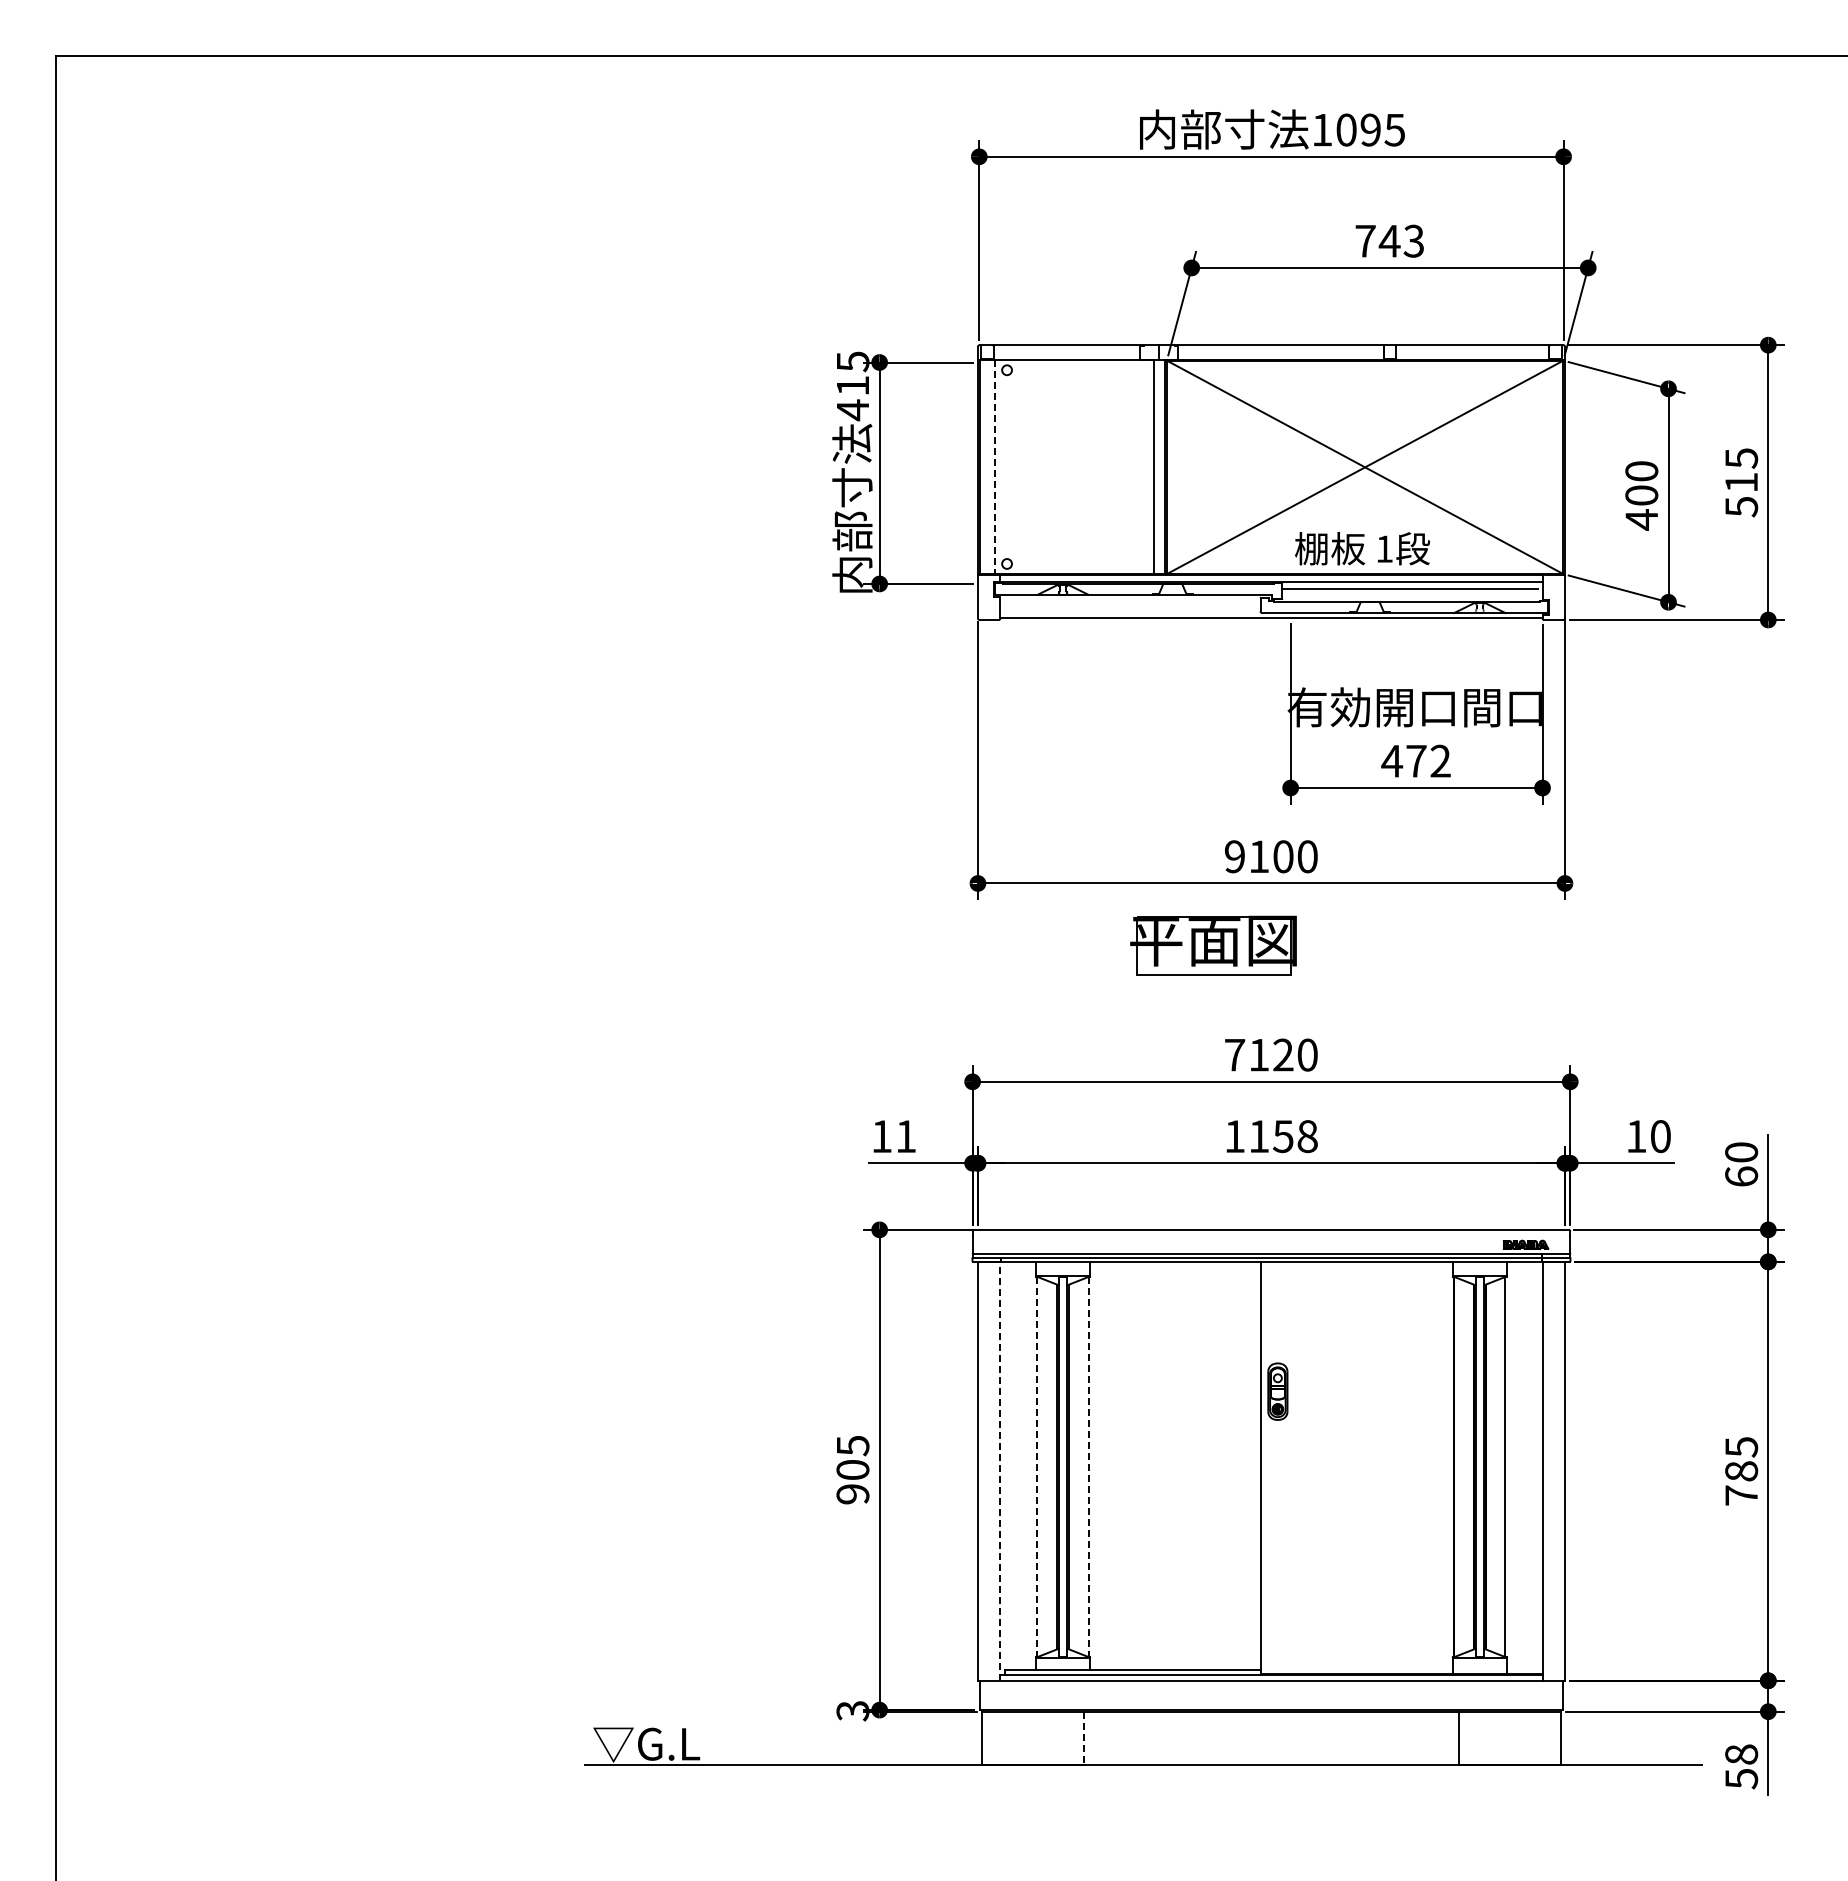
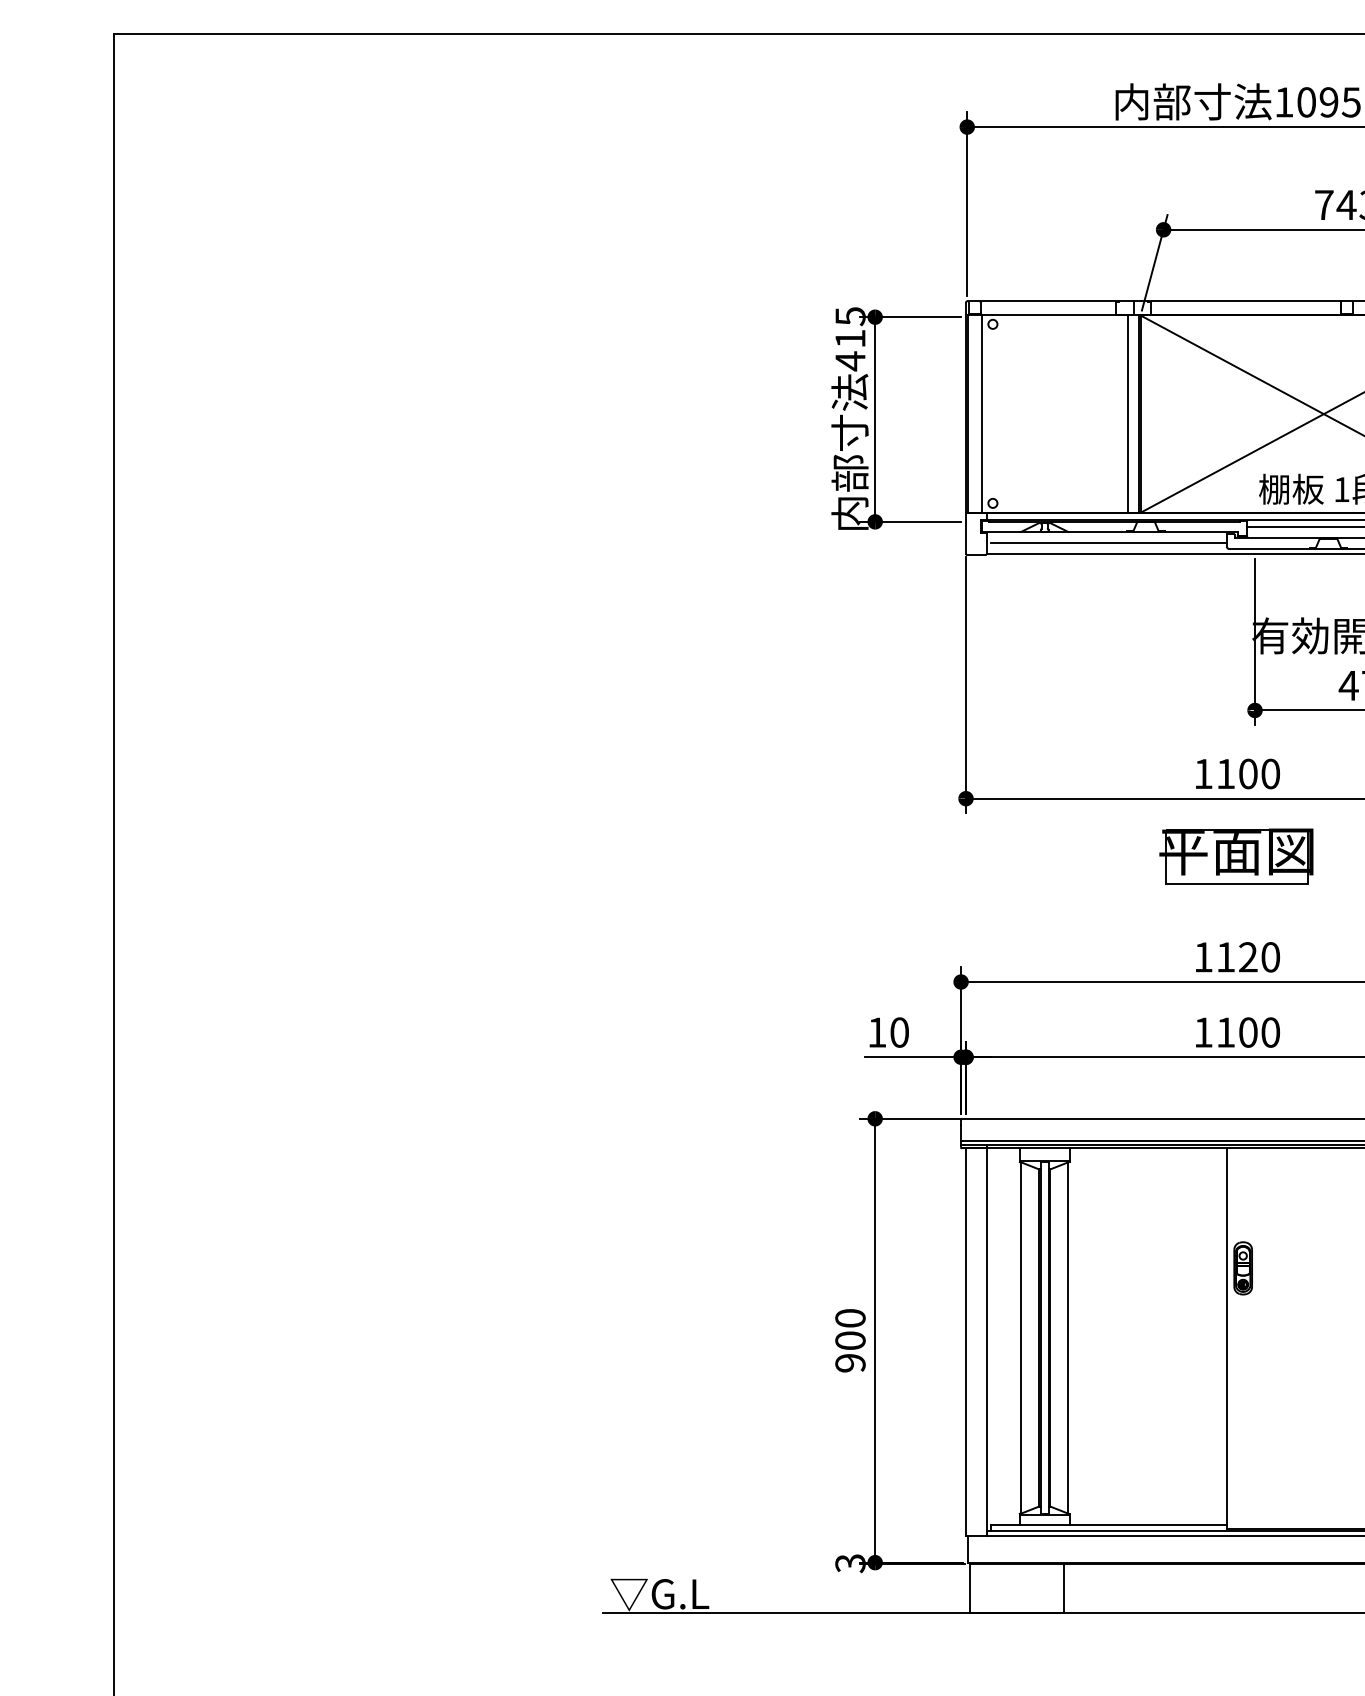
line: (994, 467) -> (981, 414), dashed -> solid
line: (1132, 607) -> (1108, 543), added
text: (1234, 856) -> (1203, 773), 9100 -> 1100
part: (1213, 945) -> (1236, 856), moved
text: (1235, 1055) -> (1204, 957), 7120 -> 1120
text: (906, 1136) -> (899, 1032), 11 -> 10
text: (1294, 1136) -> (1258, 1032), 1158 -> 1100
text: (852, 1445) -> (850, 1318), 905 -> 900
line: (1037, 1467) -> (1021, 1338), dashed -> solid
line: (1088, 1467) -> (1068, 1338), dashed -> solid
line: (1000, 1470) -> (986, 1341), dashed -> solid
line: (1083, 1738) -> (1063, 1588), dashed -> solid

